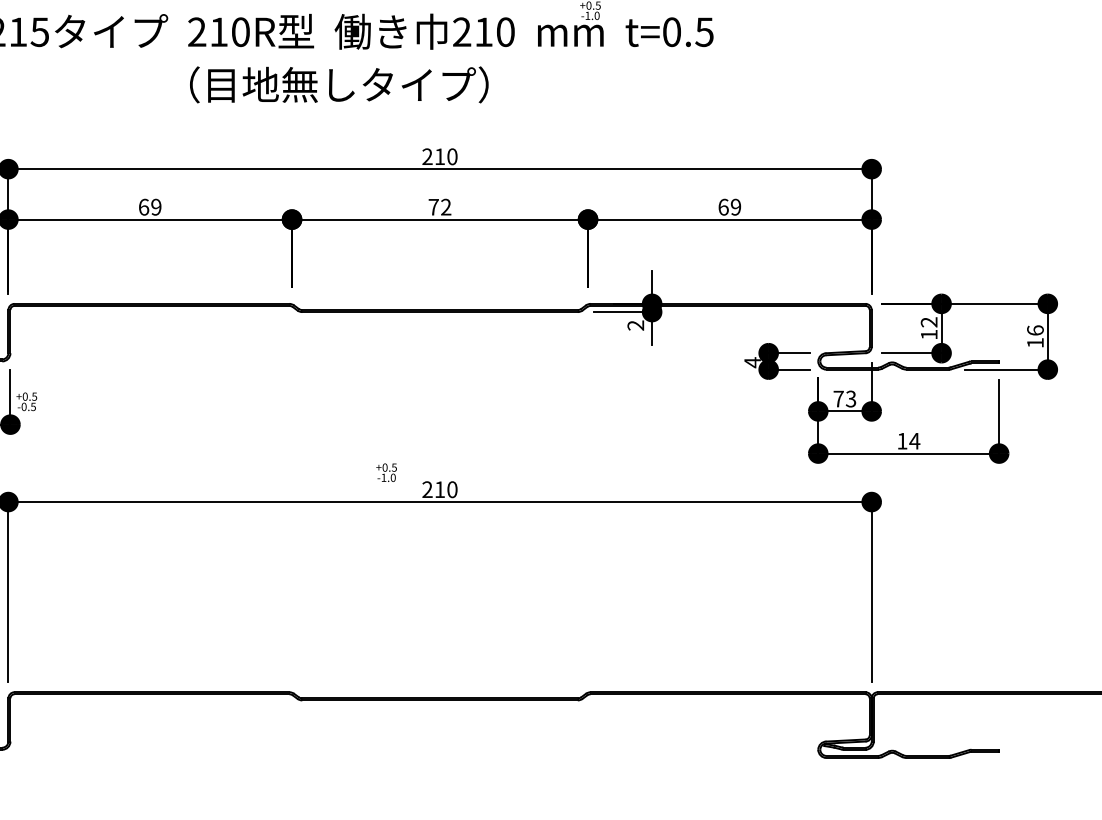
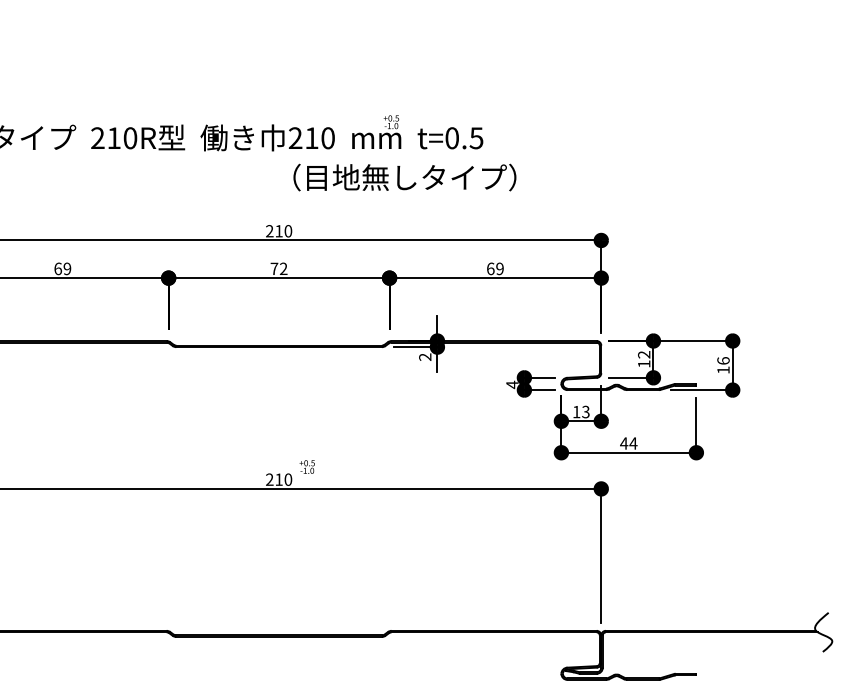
text: (338, 84) -> (404, 177), moved
text: (838, 399) -> (576, 412), 73 -> 13
text: (902, 441) -> (624, 443), 14 -> 44
text: (385, 472) -> (306, 466), moved

